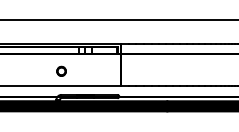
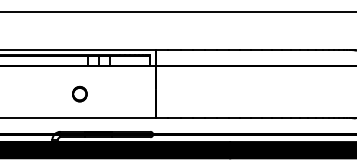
part: (61, 70) -> (79, 92), moved

